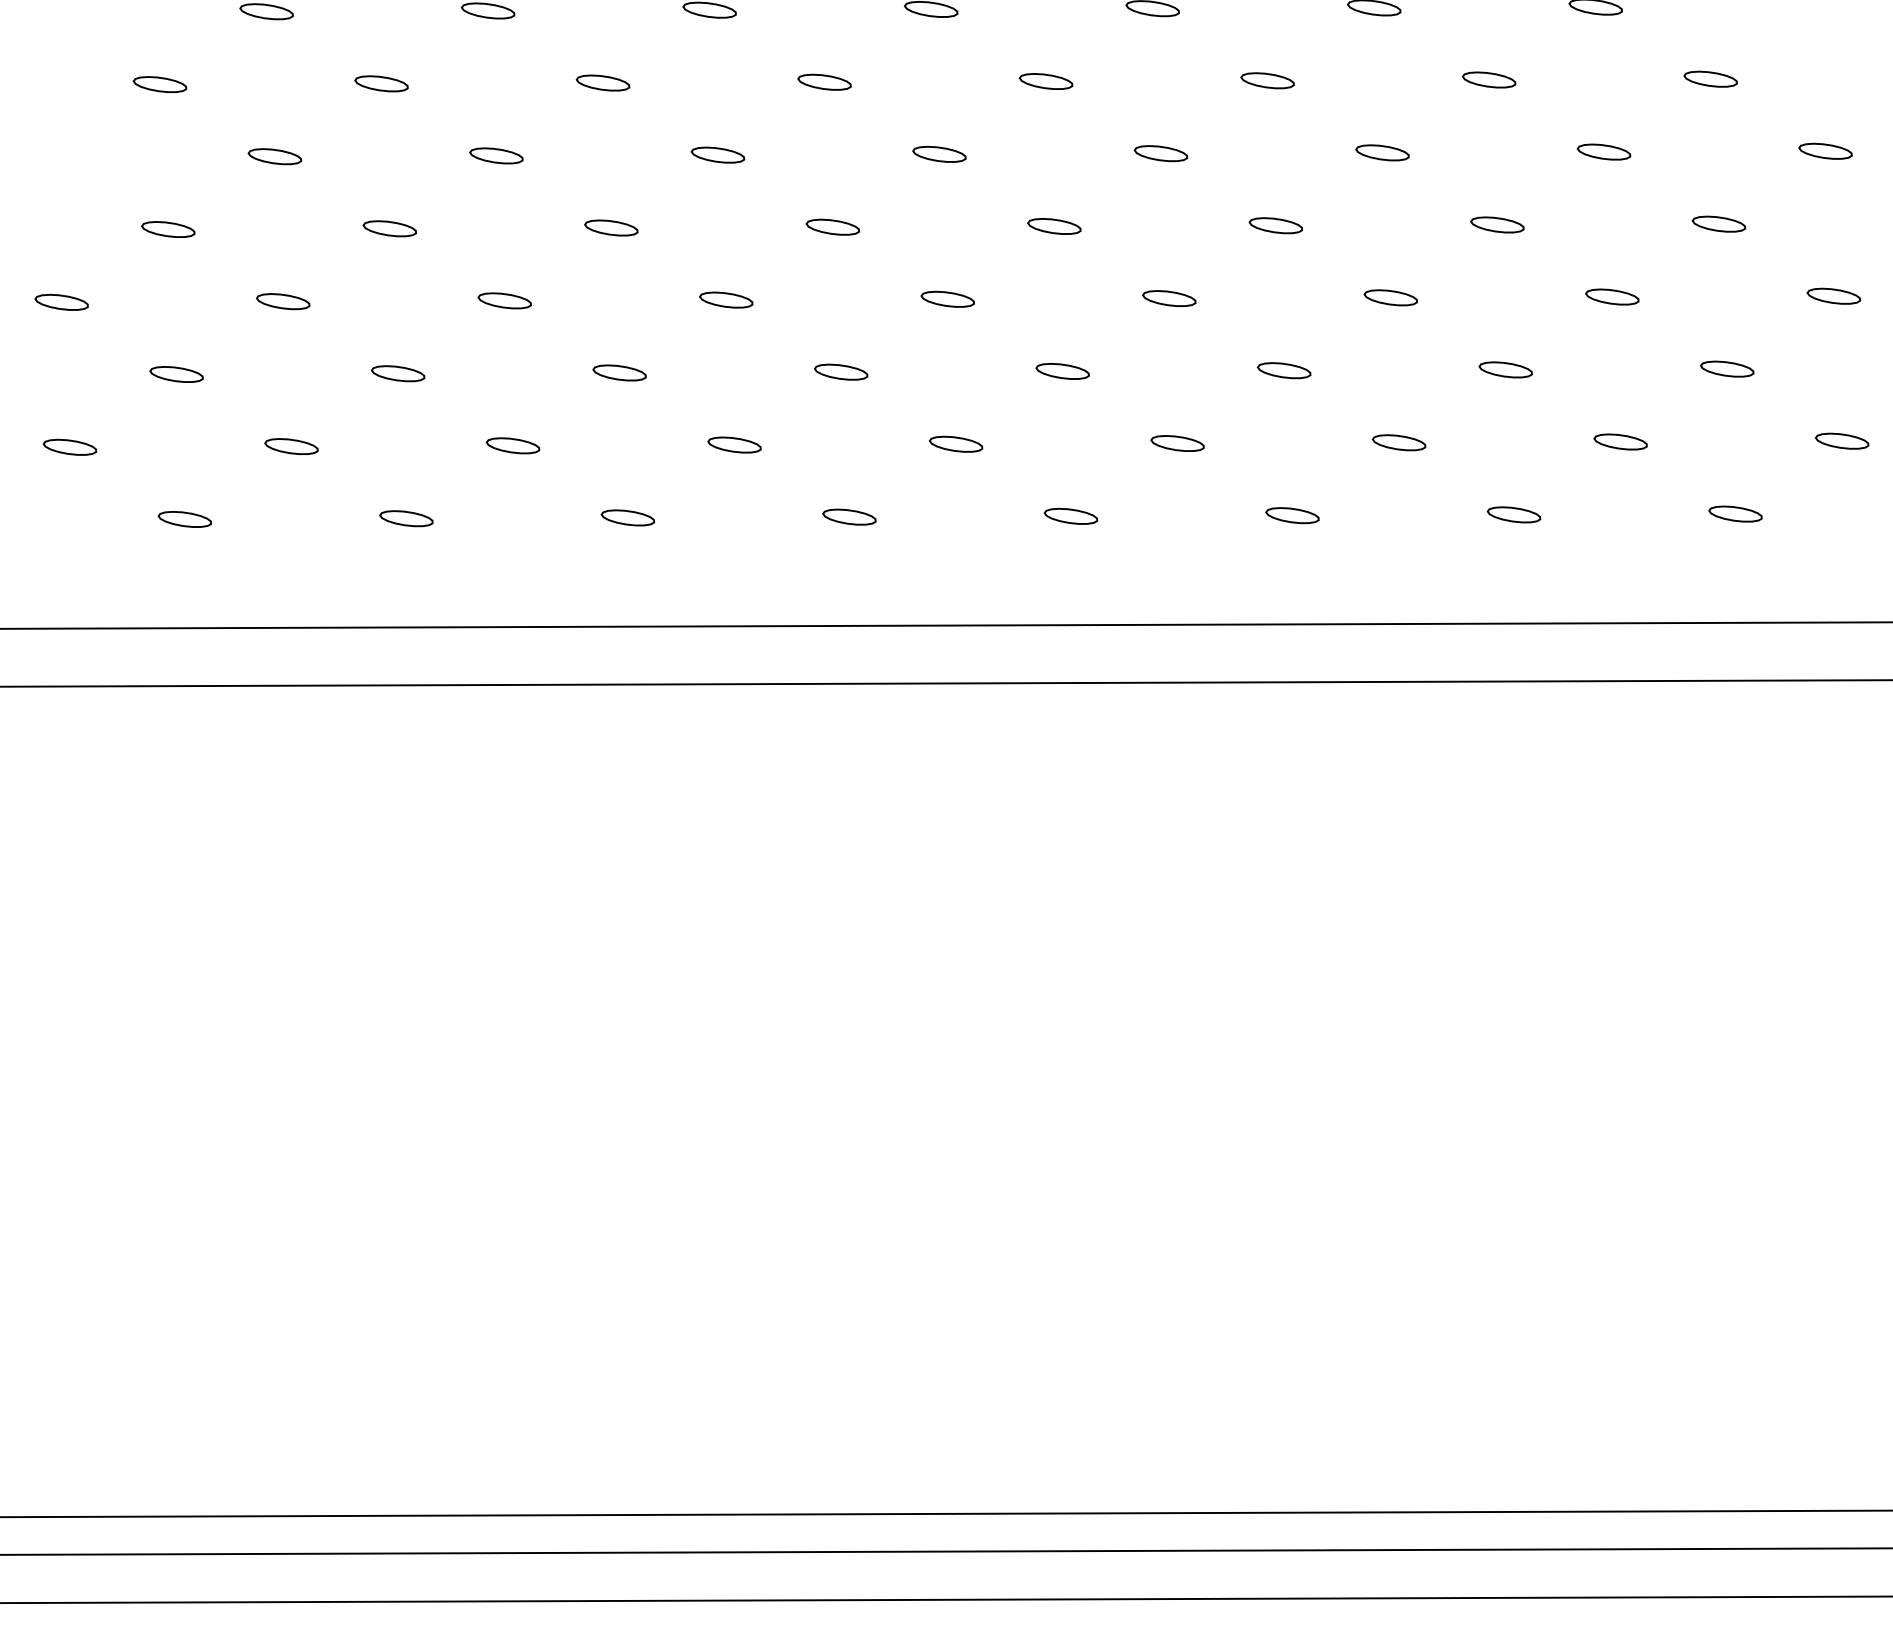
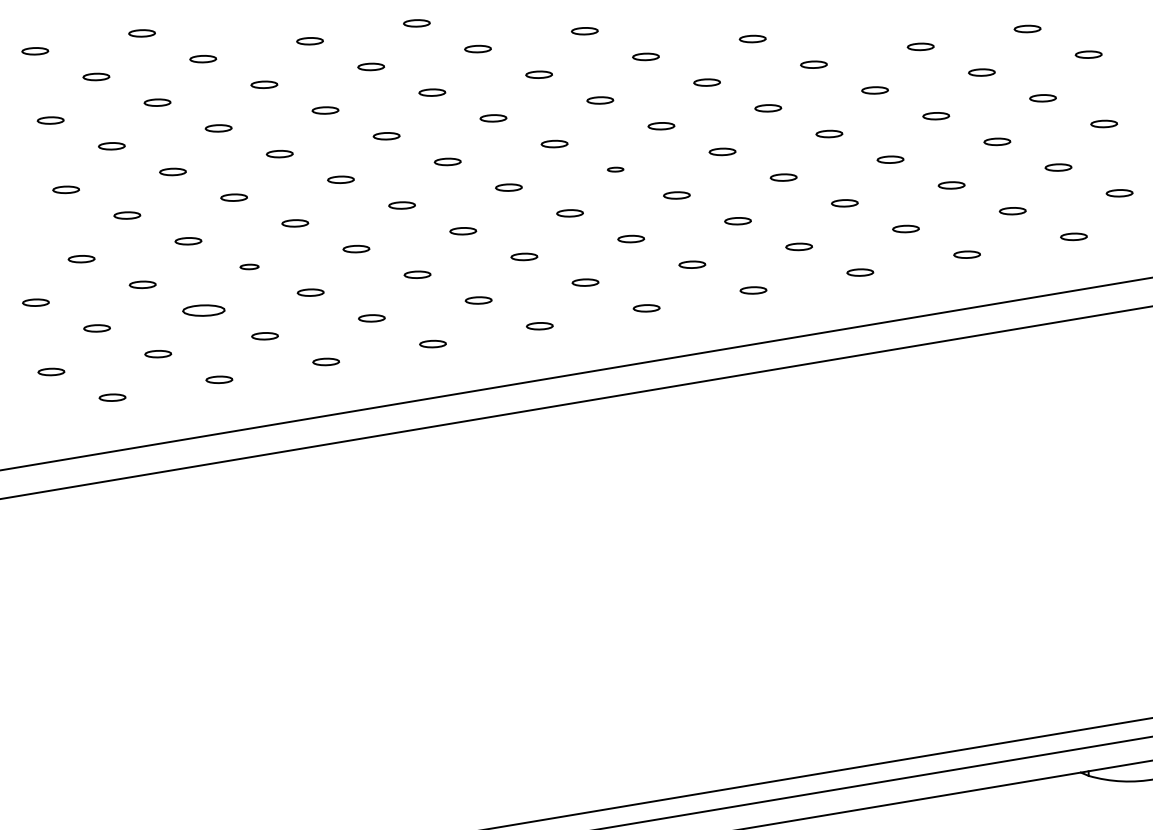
part: (1275, 225) -> (615, 169), size x0.6
part: (504, 299) -> (249, 266), size x0.7
part: (397, 373) -> (203, 310), size x1.6

